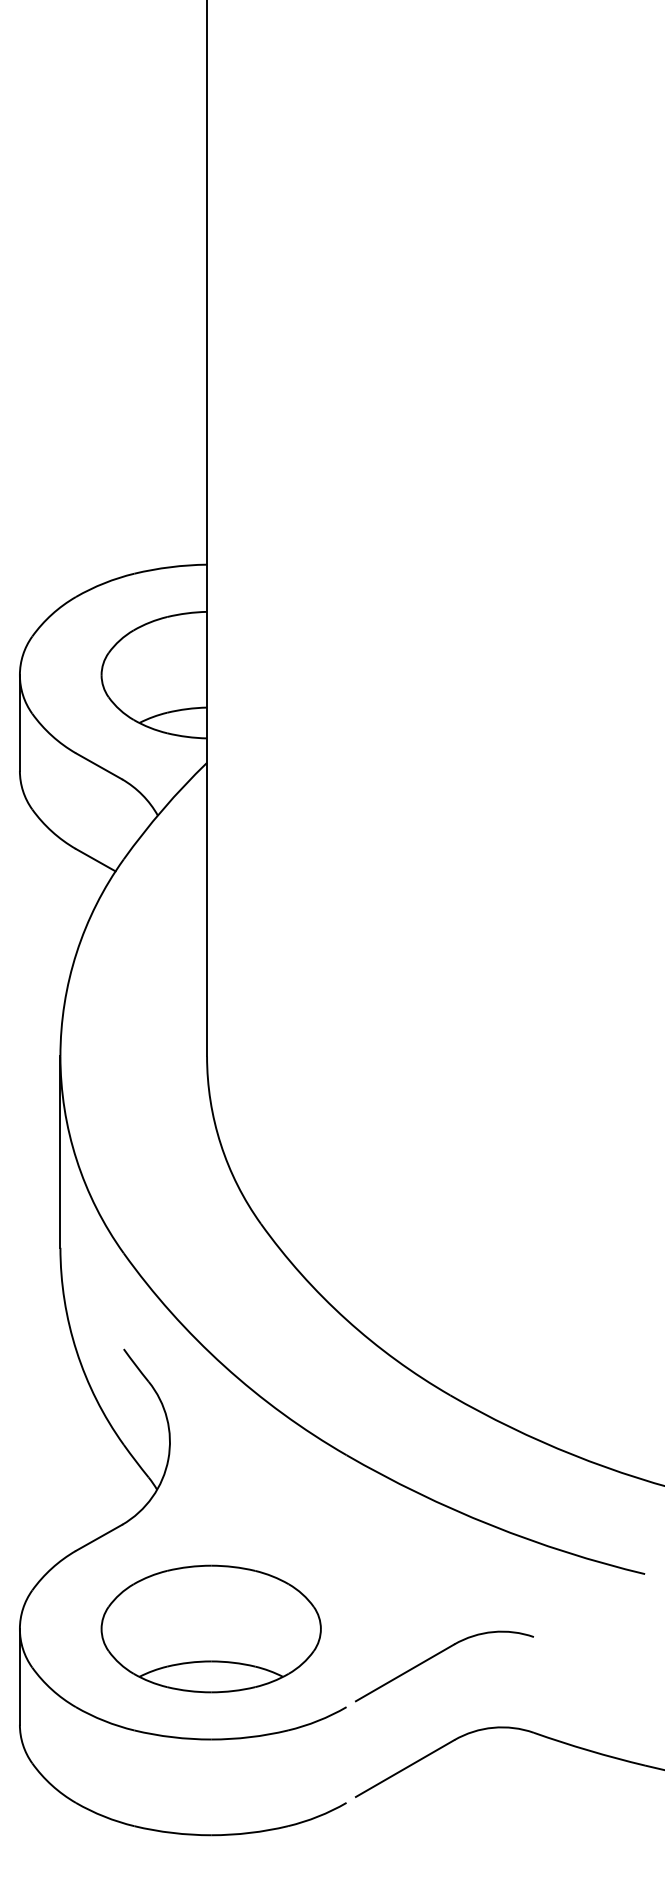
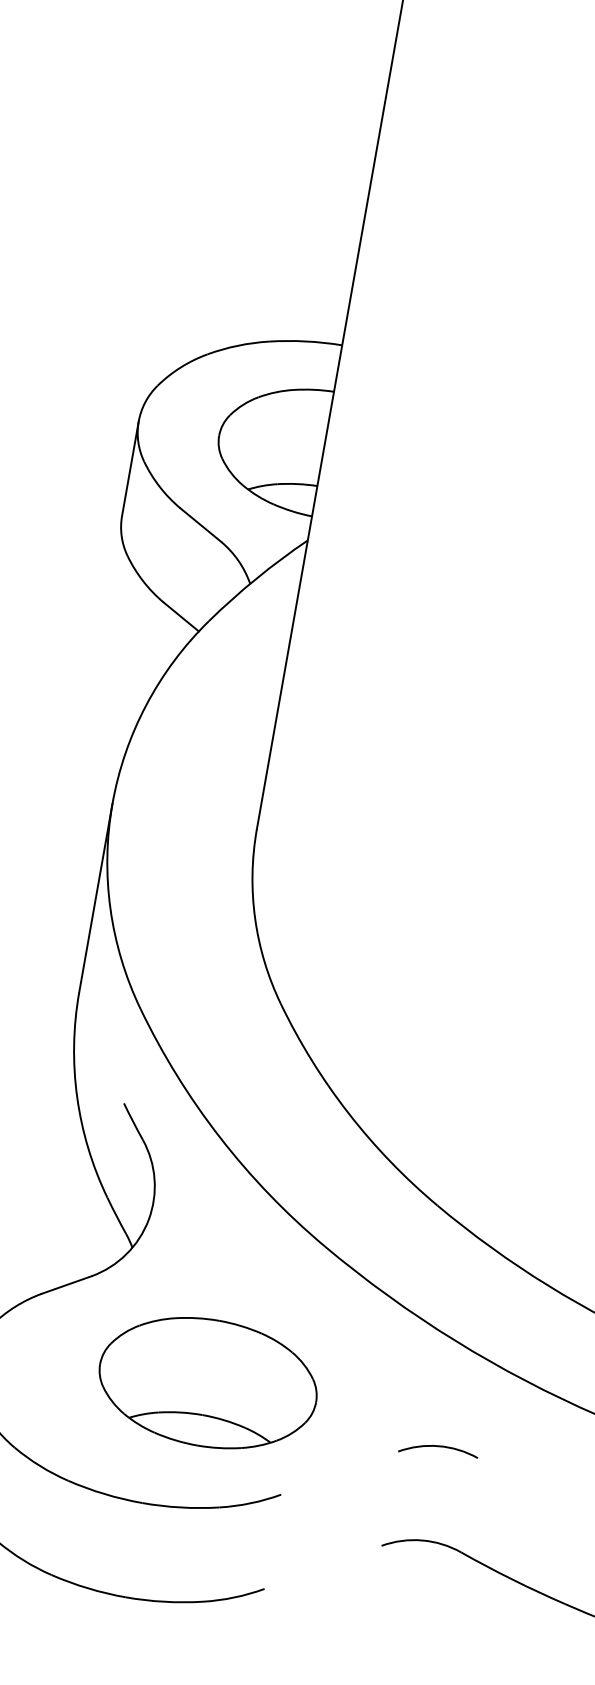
part: (210, 1628) -> (207, 1382), moved
line: (404, 1672) -> (344, 1470), removed
line: (404, 1768) -> (327, 1565), removed

